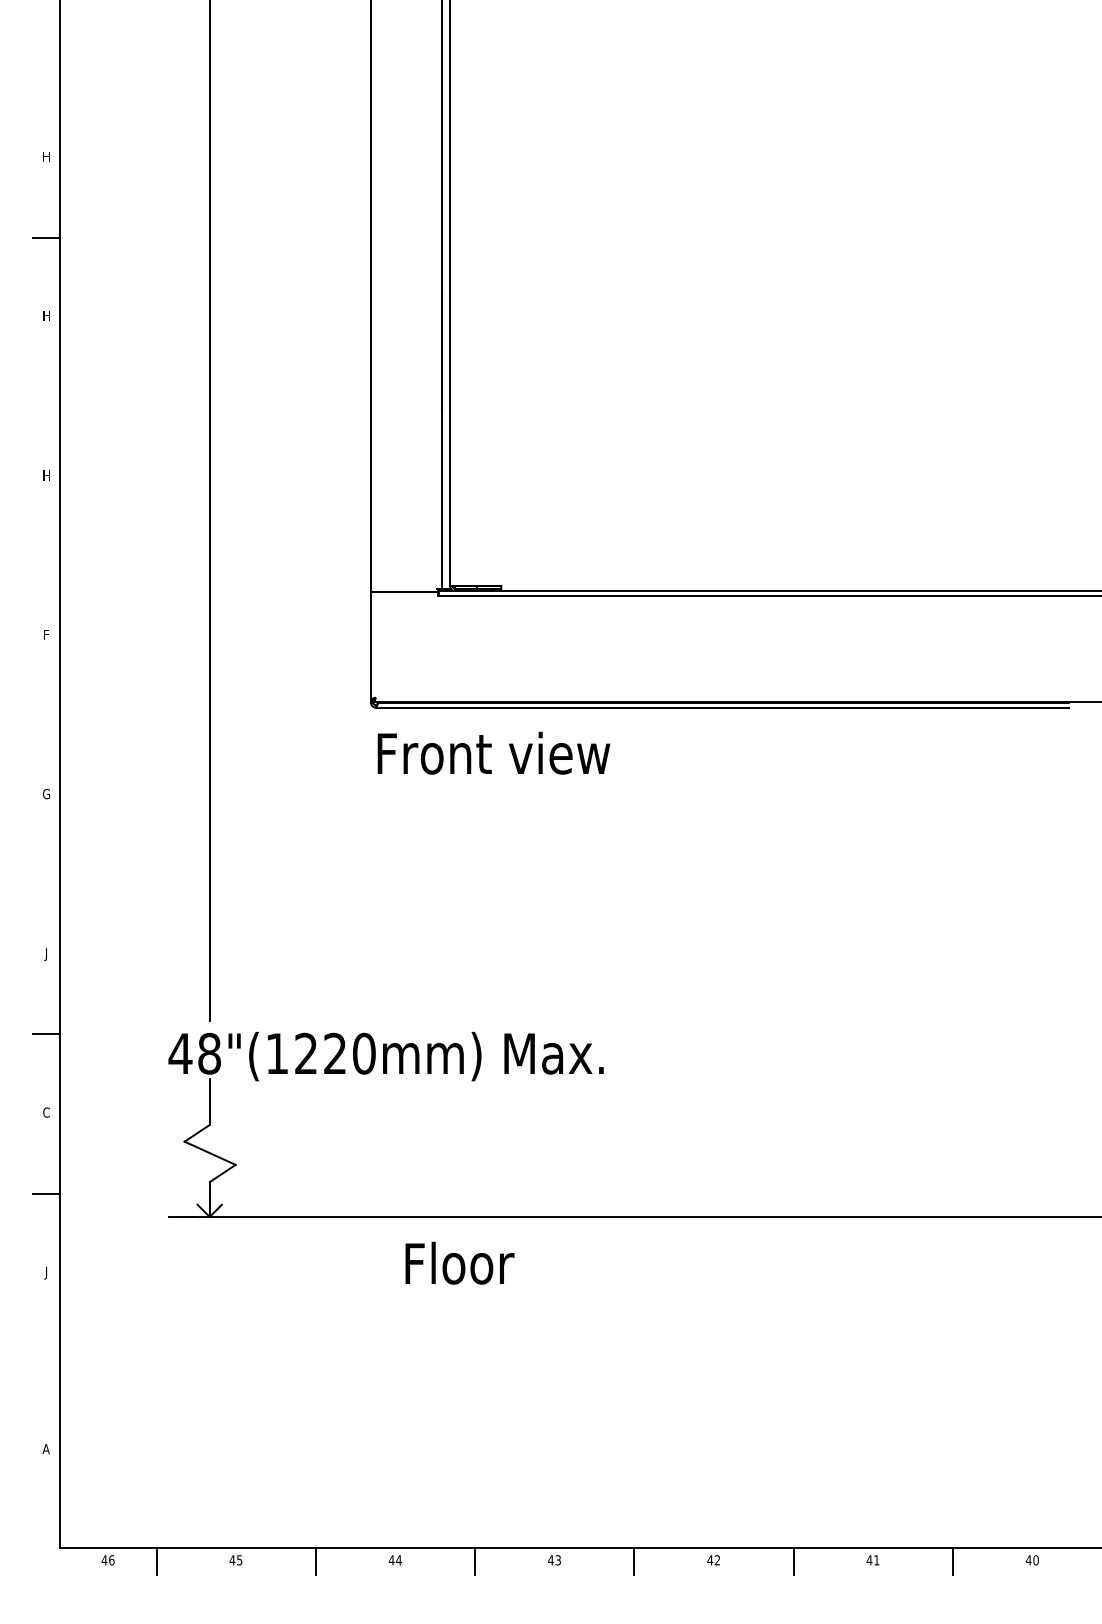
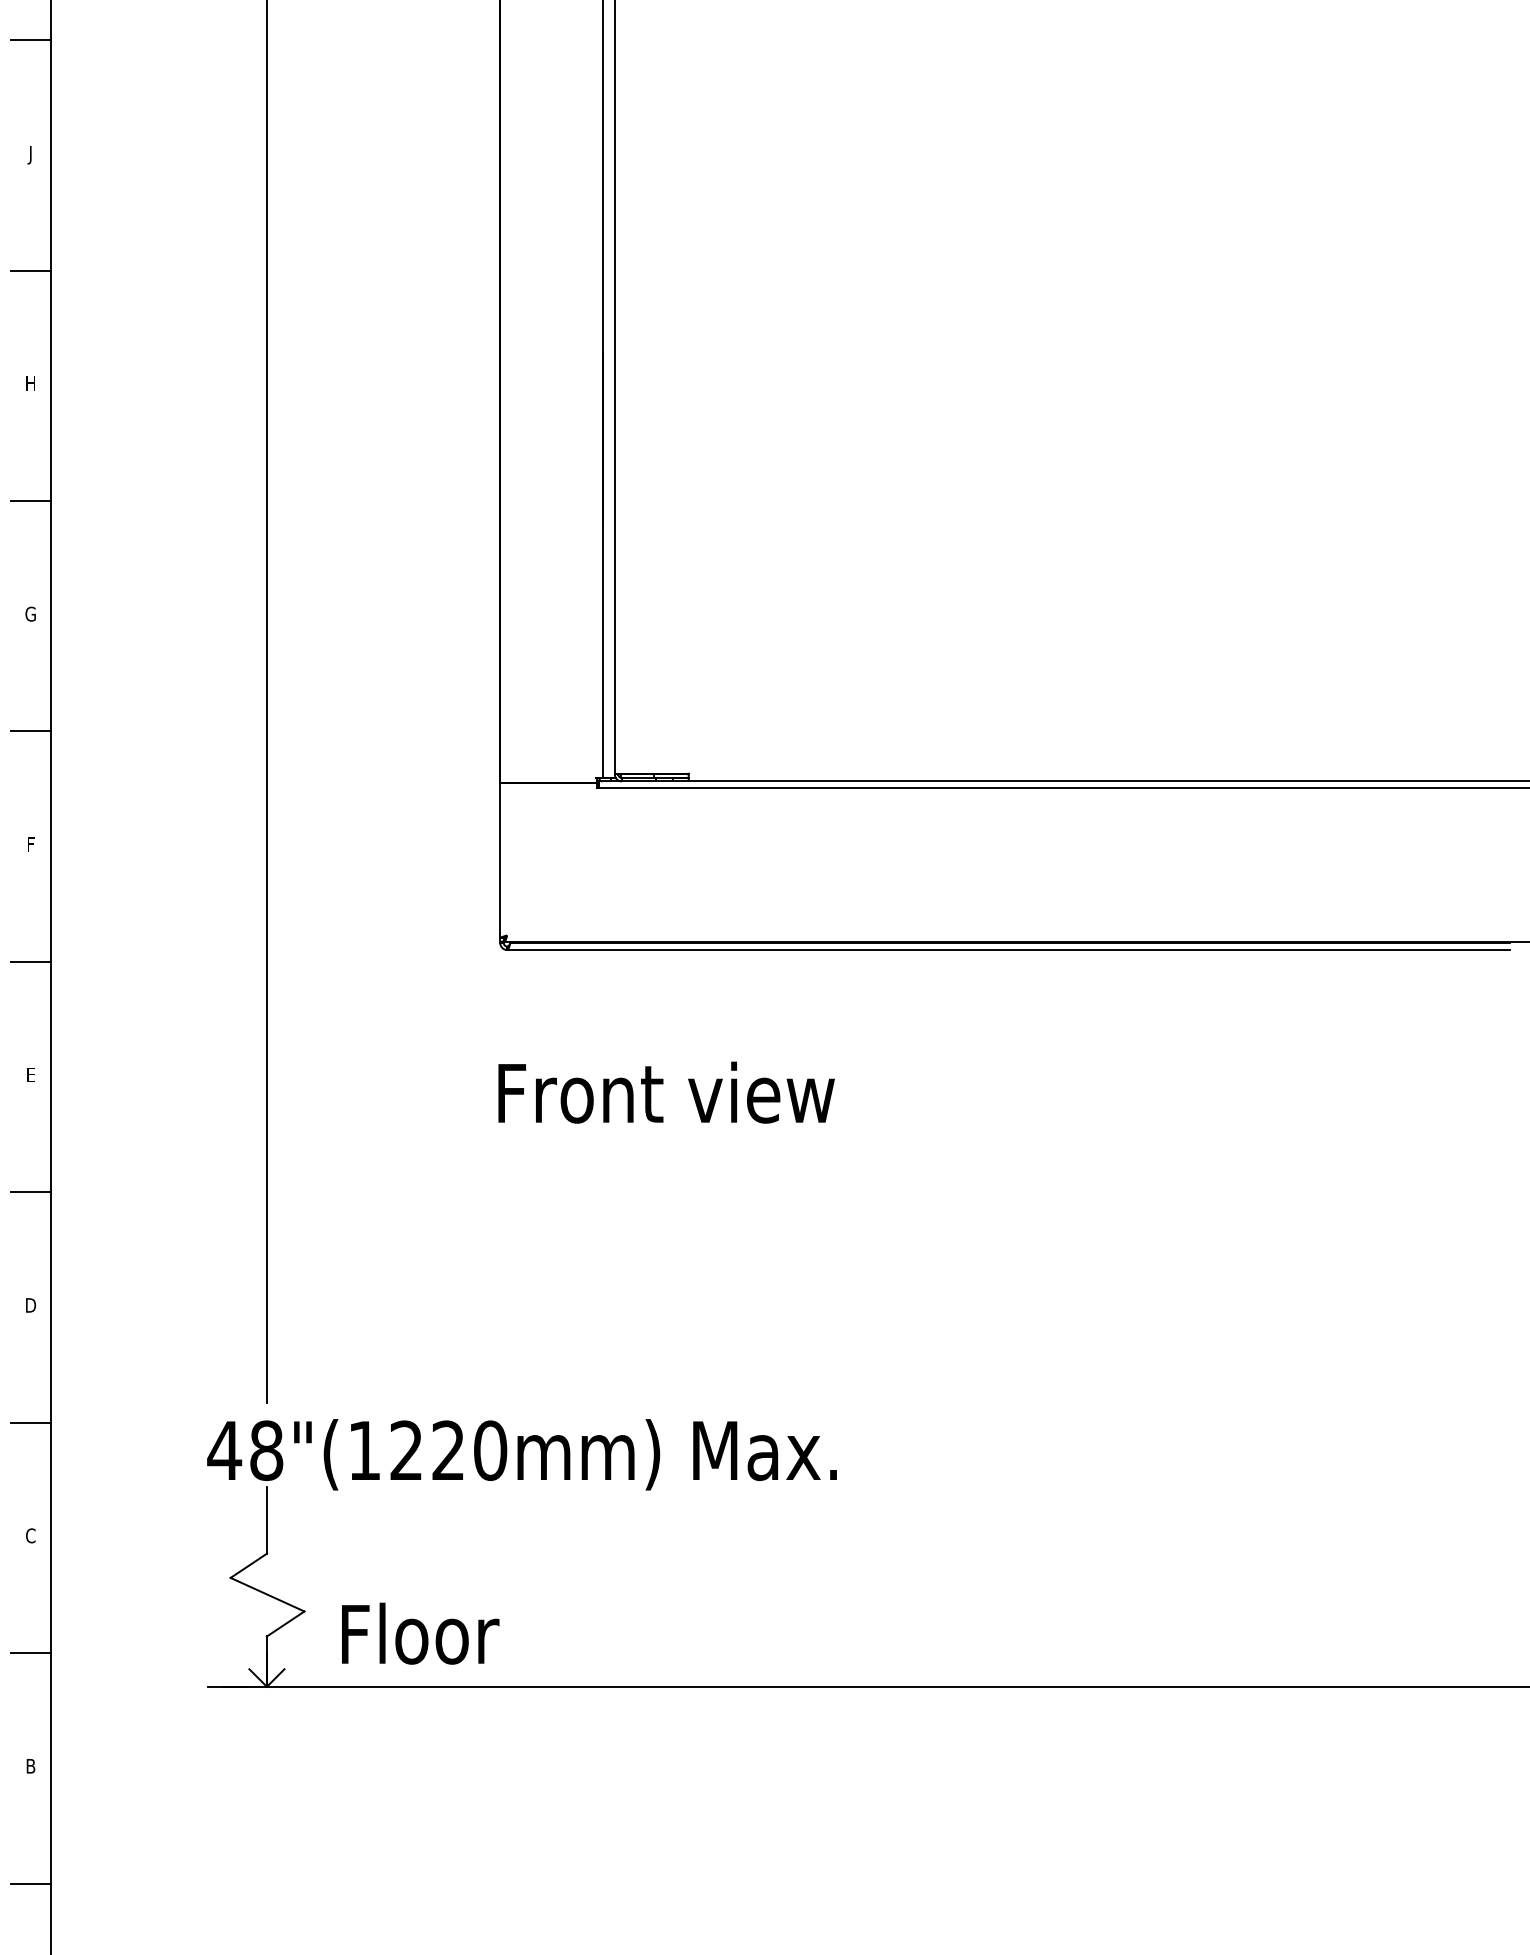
line: (46, 78) -> (30, 39), added
text: (46, 158) -> (30, 155), H -> J
line: (46, 397) -> (30, 501), added
text: (45, 475) -> (29, 614), H -> G
line: (46, 556) -> (30, 731), added
line: (46, 715) -> (30, 961), added
text: (493, 752) -> (665, 1091), moved
text: (46, 793) -> (30, 1074), G -> E
line: (46, 875) -> (30, 1192), added
text: (46, 954) -> (30, 1307), J -> D
text: (459, 1262) -> (419, 1632), moved
text: (46, 1272) -> (30, 1767), J -> B
line: (46, 1352) -> (30, 1882), added

